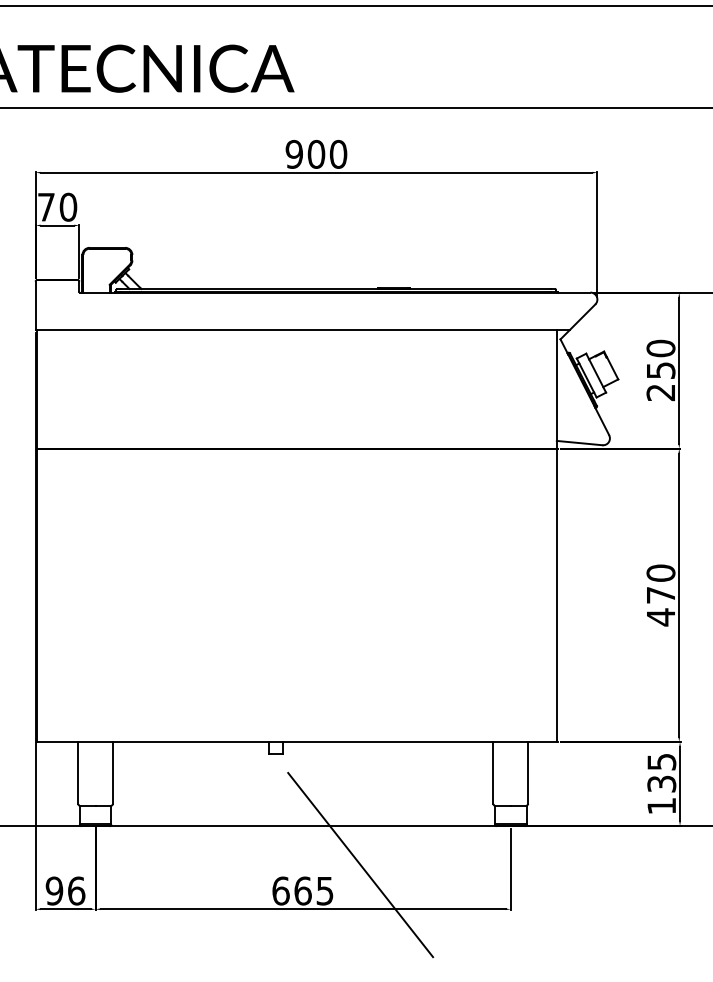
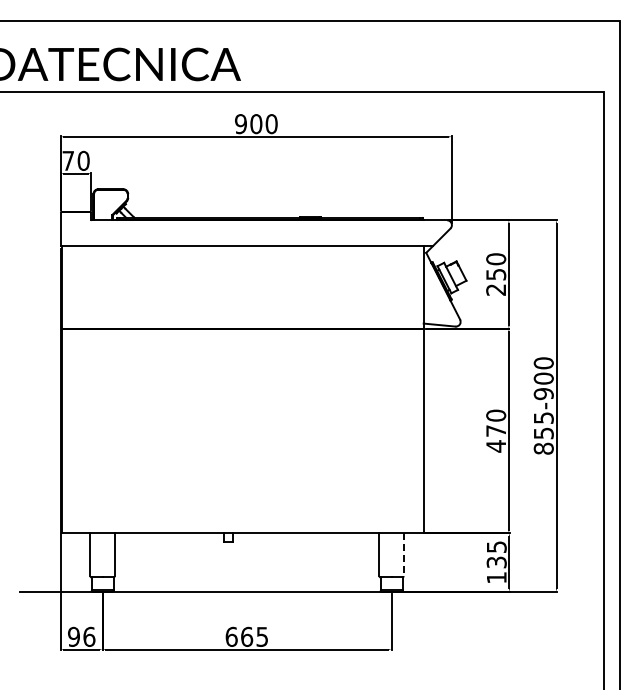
line: (527, 772) -> (403, 554), solid -> dashed
line: (359, 864) -> (286, 618), removed

